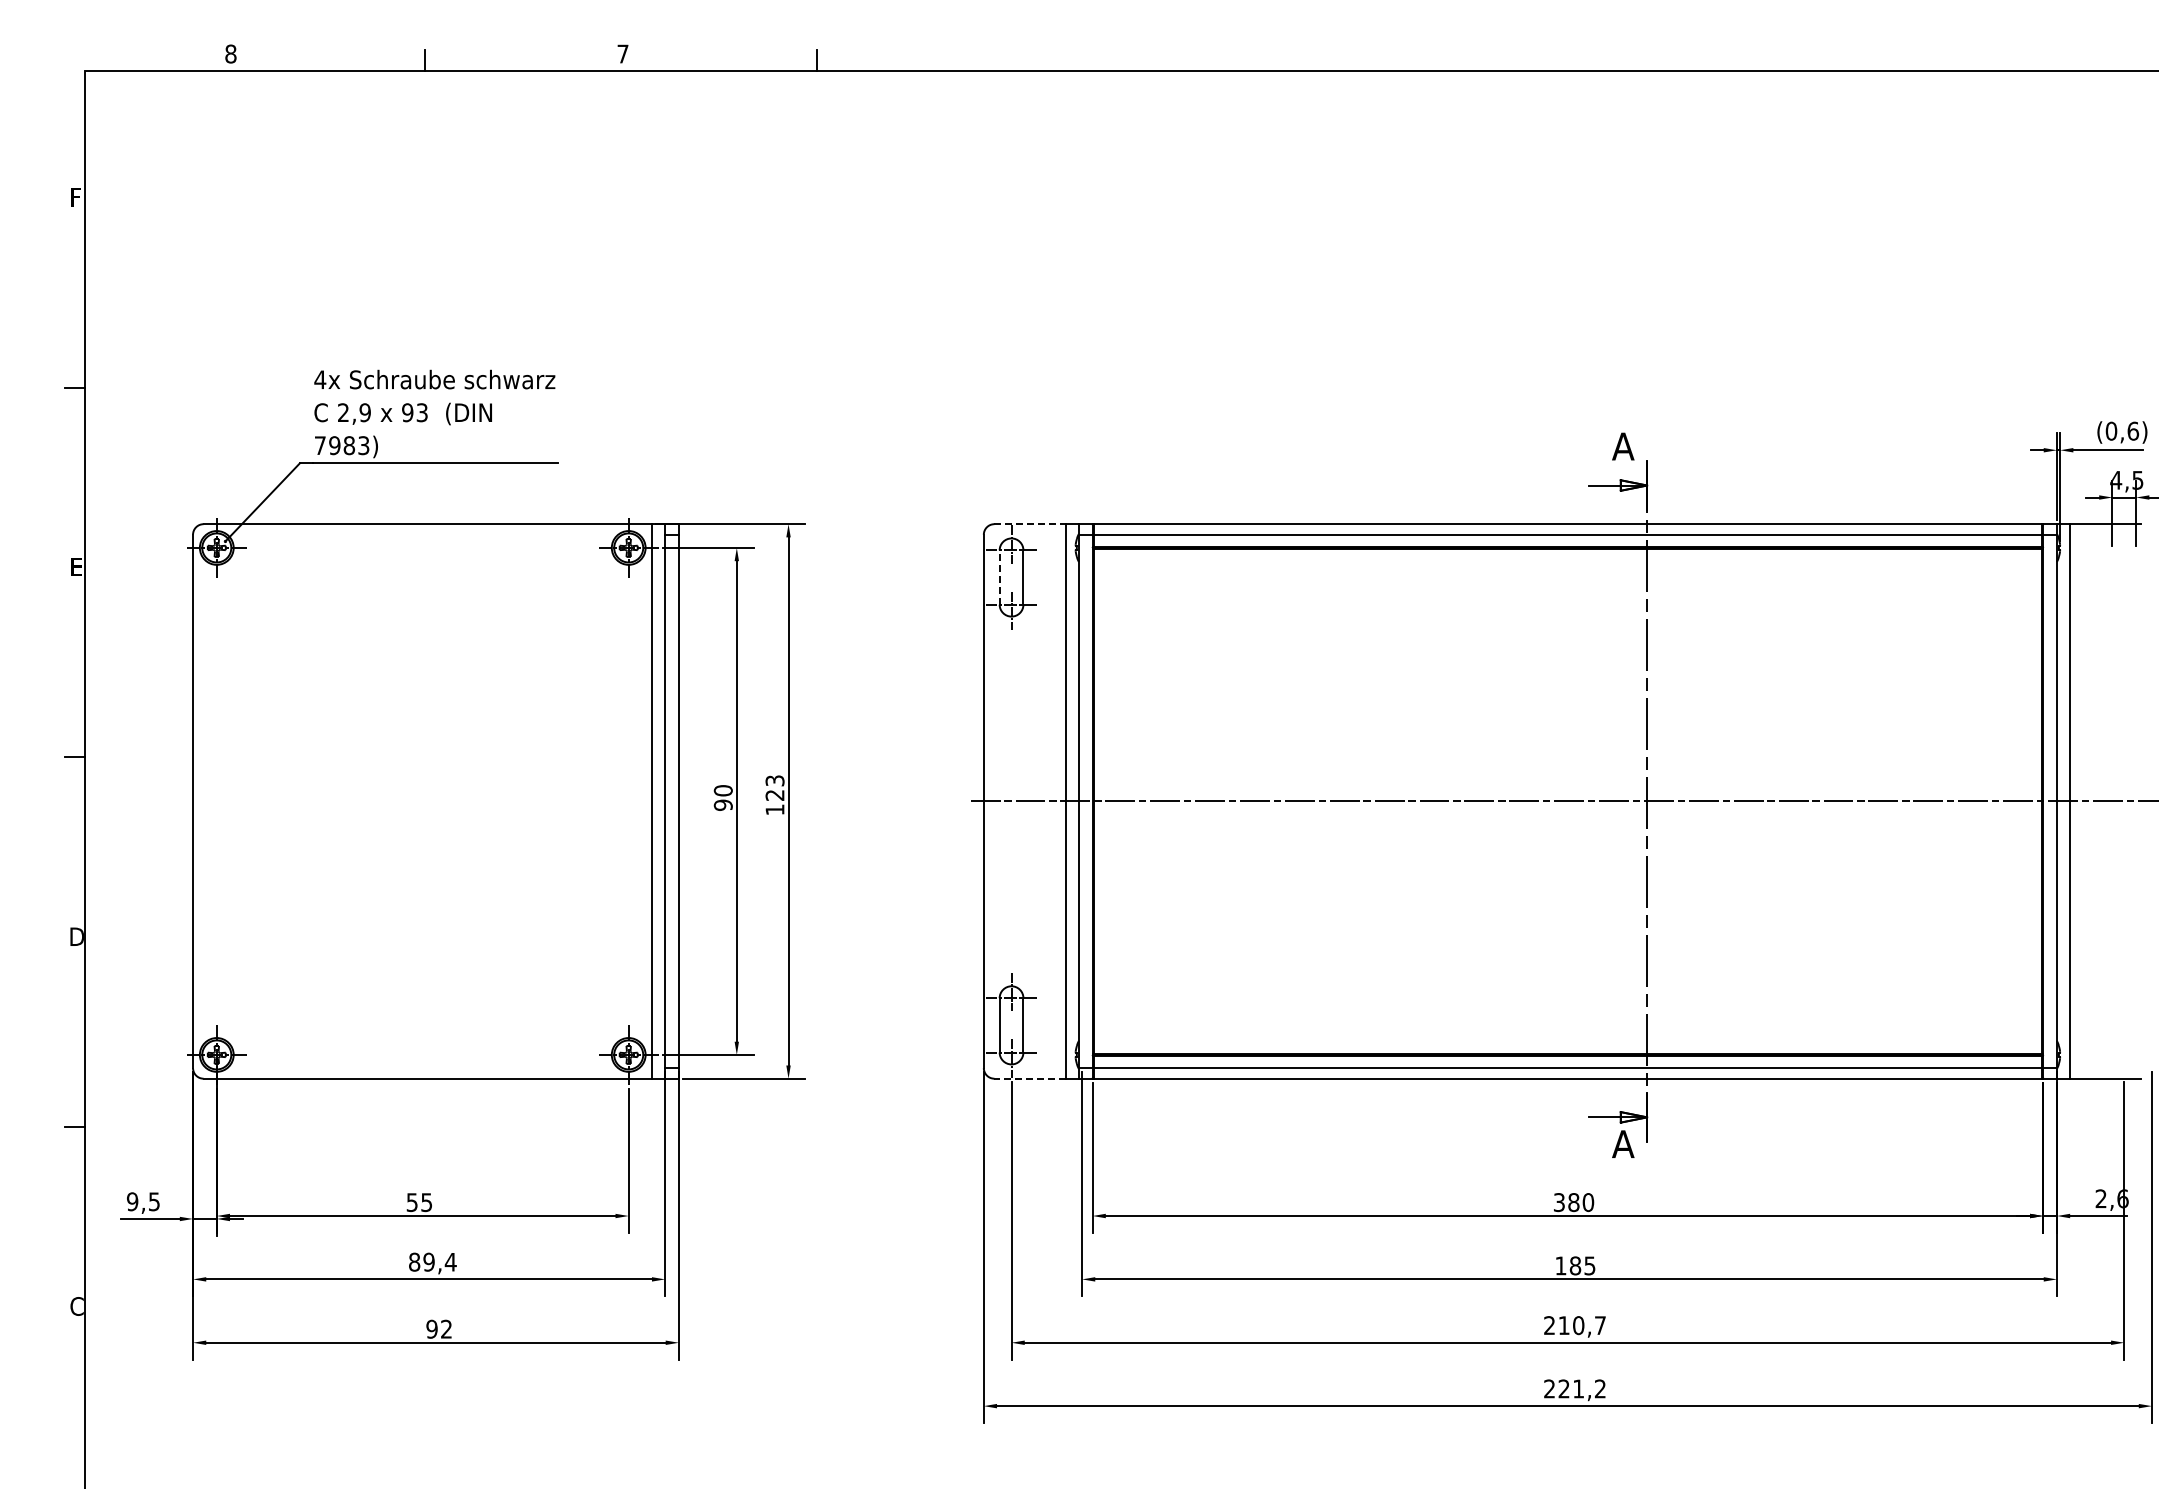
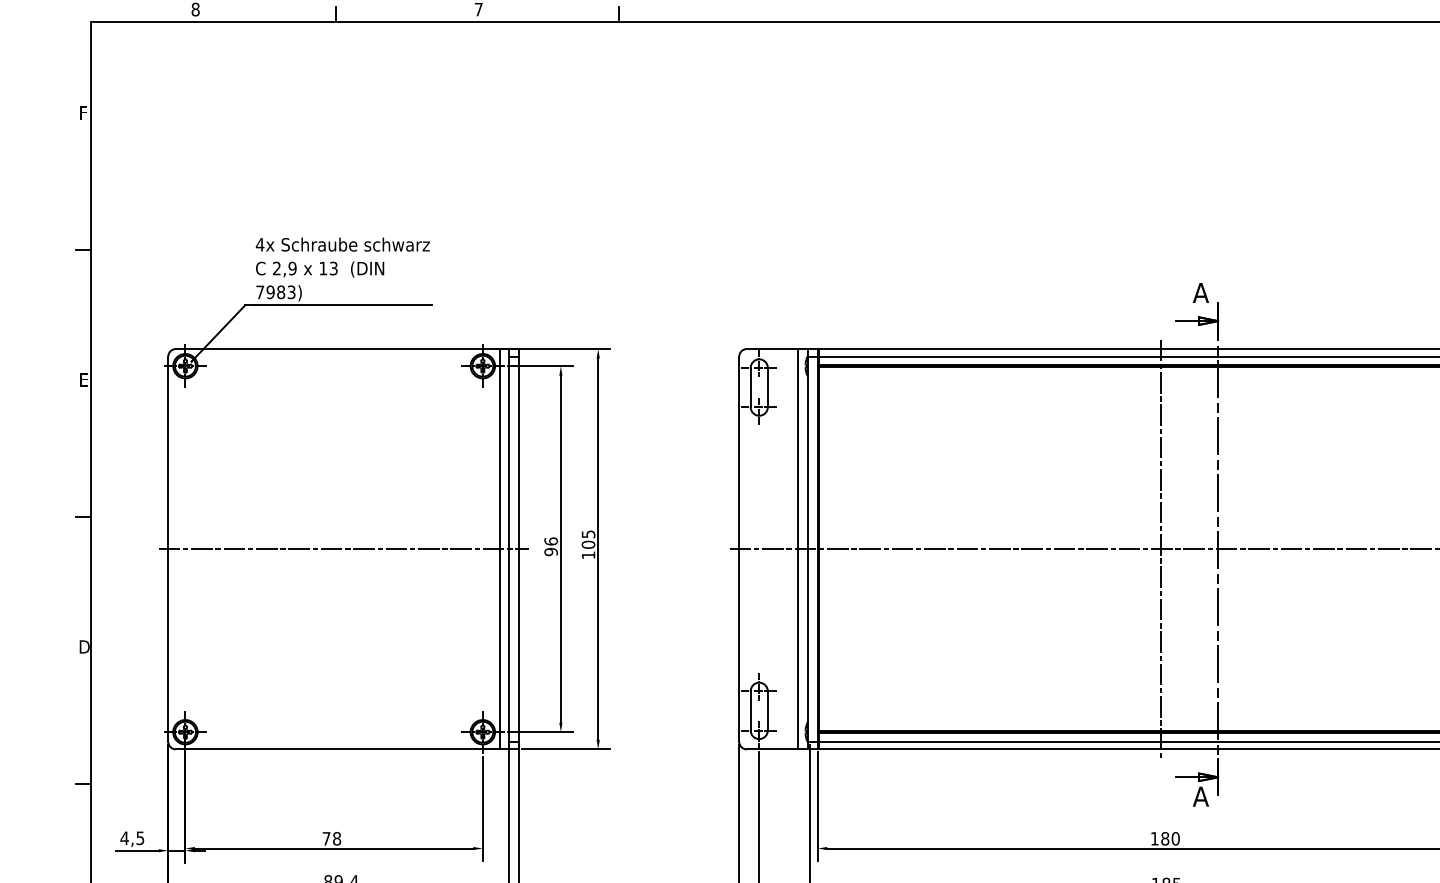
text: (407, 412) -> (323, 268), 93 -> 13
line: (1030, 524) -> (772, 349), dashed -> solid
line: (999, 577) -> (750, 387), dashed -> solid
text: (774, 787) -> (588, 539), 123 -> 105
text: (722, 790) -> (550, 541), 90 -> 96
line: (1567, 800) -> (1160, 548), added
line: (435, 801) -> (343, 549), added
line: (1030, 1078) -> (772, 749), dashed -> solid
text: (132, 1201) -> (124, 838), 9,5 -> 4,5
text: (419, 1202) -> (331, 838), 55 -> 78
text: (1559, 1202) -> (1154, 838), 380 -> 180

